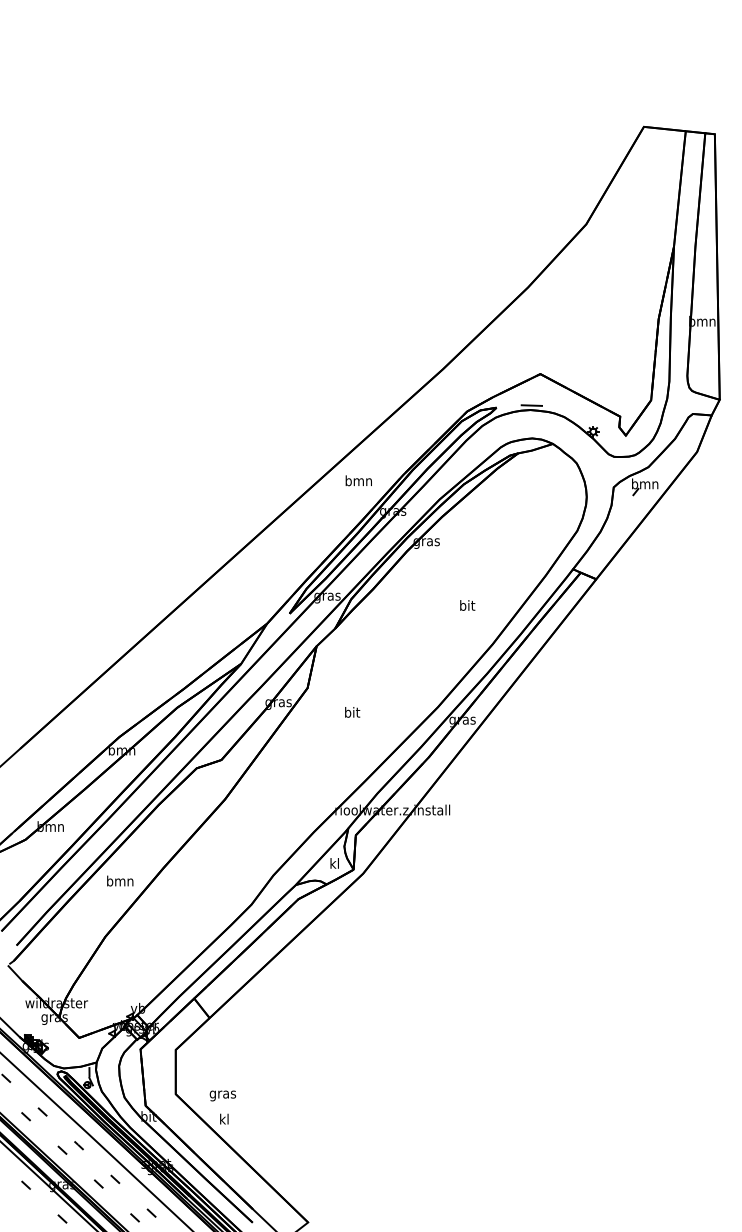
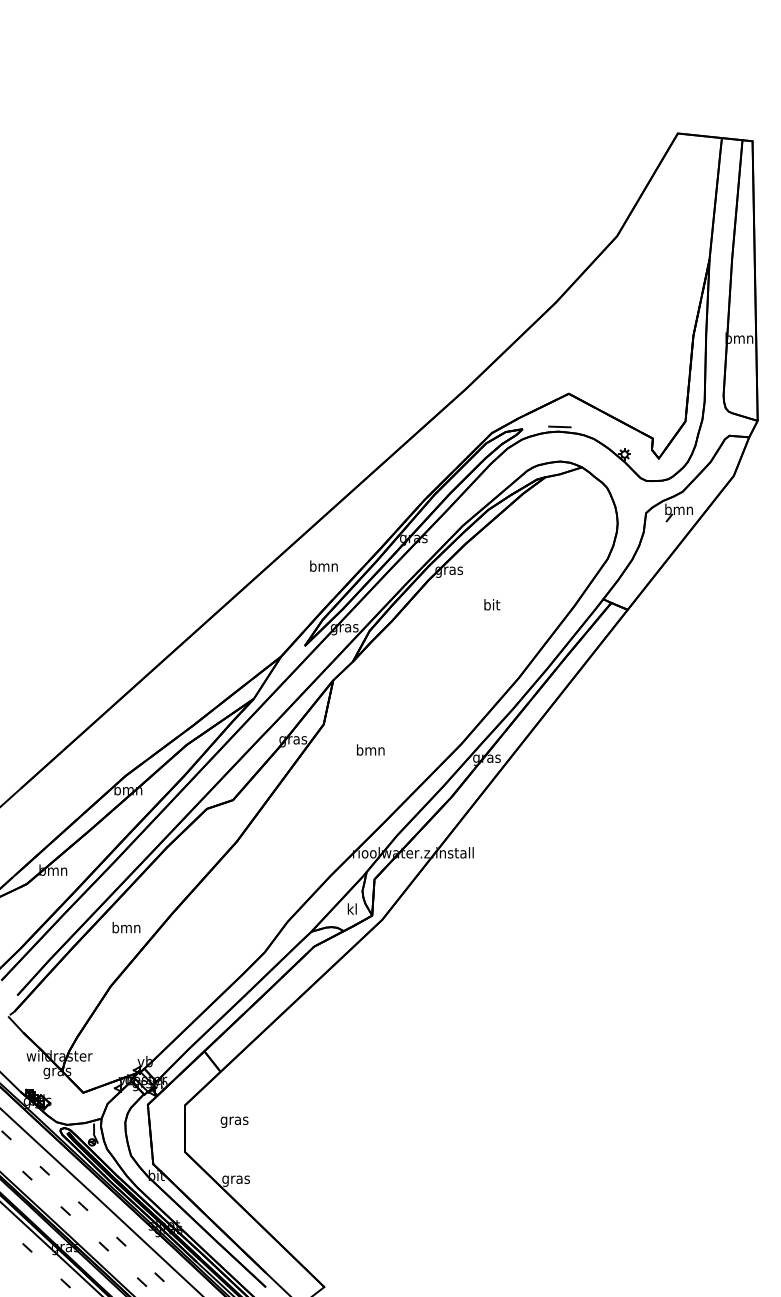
text: (358, 480) -> (323, 565), moved
text: (467, 605) -> (492, 604), moved
text: (352, 712) -> (371, 750), bit -> bmn
text: (222, 1095) -> (234, 1121), moved
text: (224, 1120) -> (236, 1179), kl -> gras

